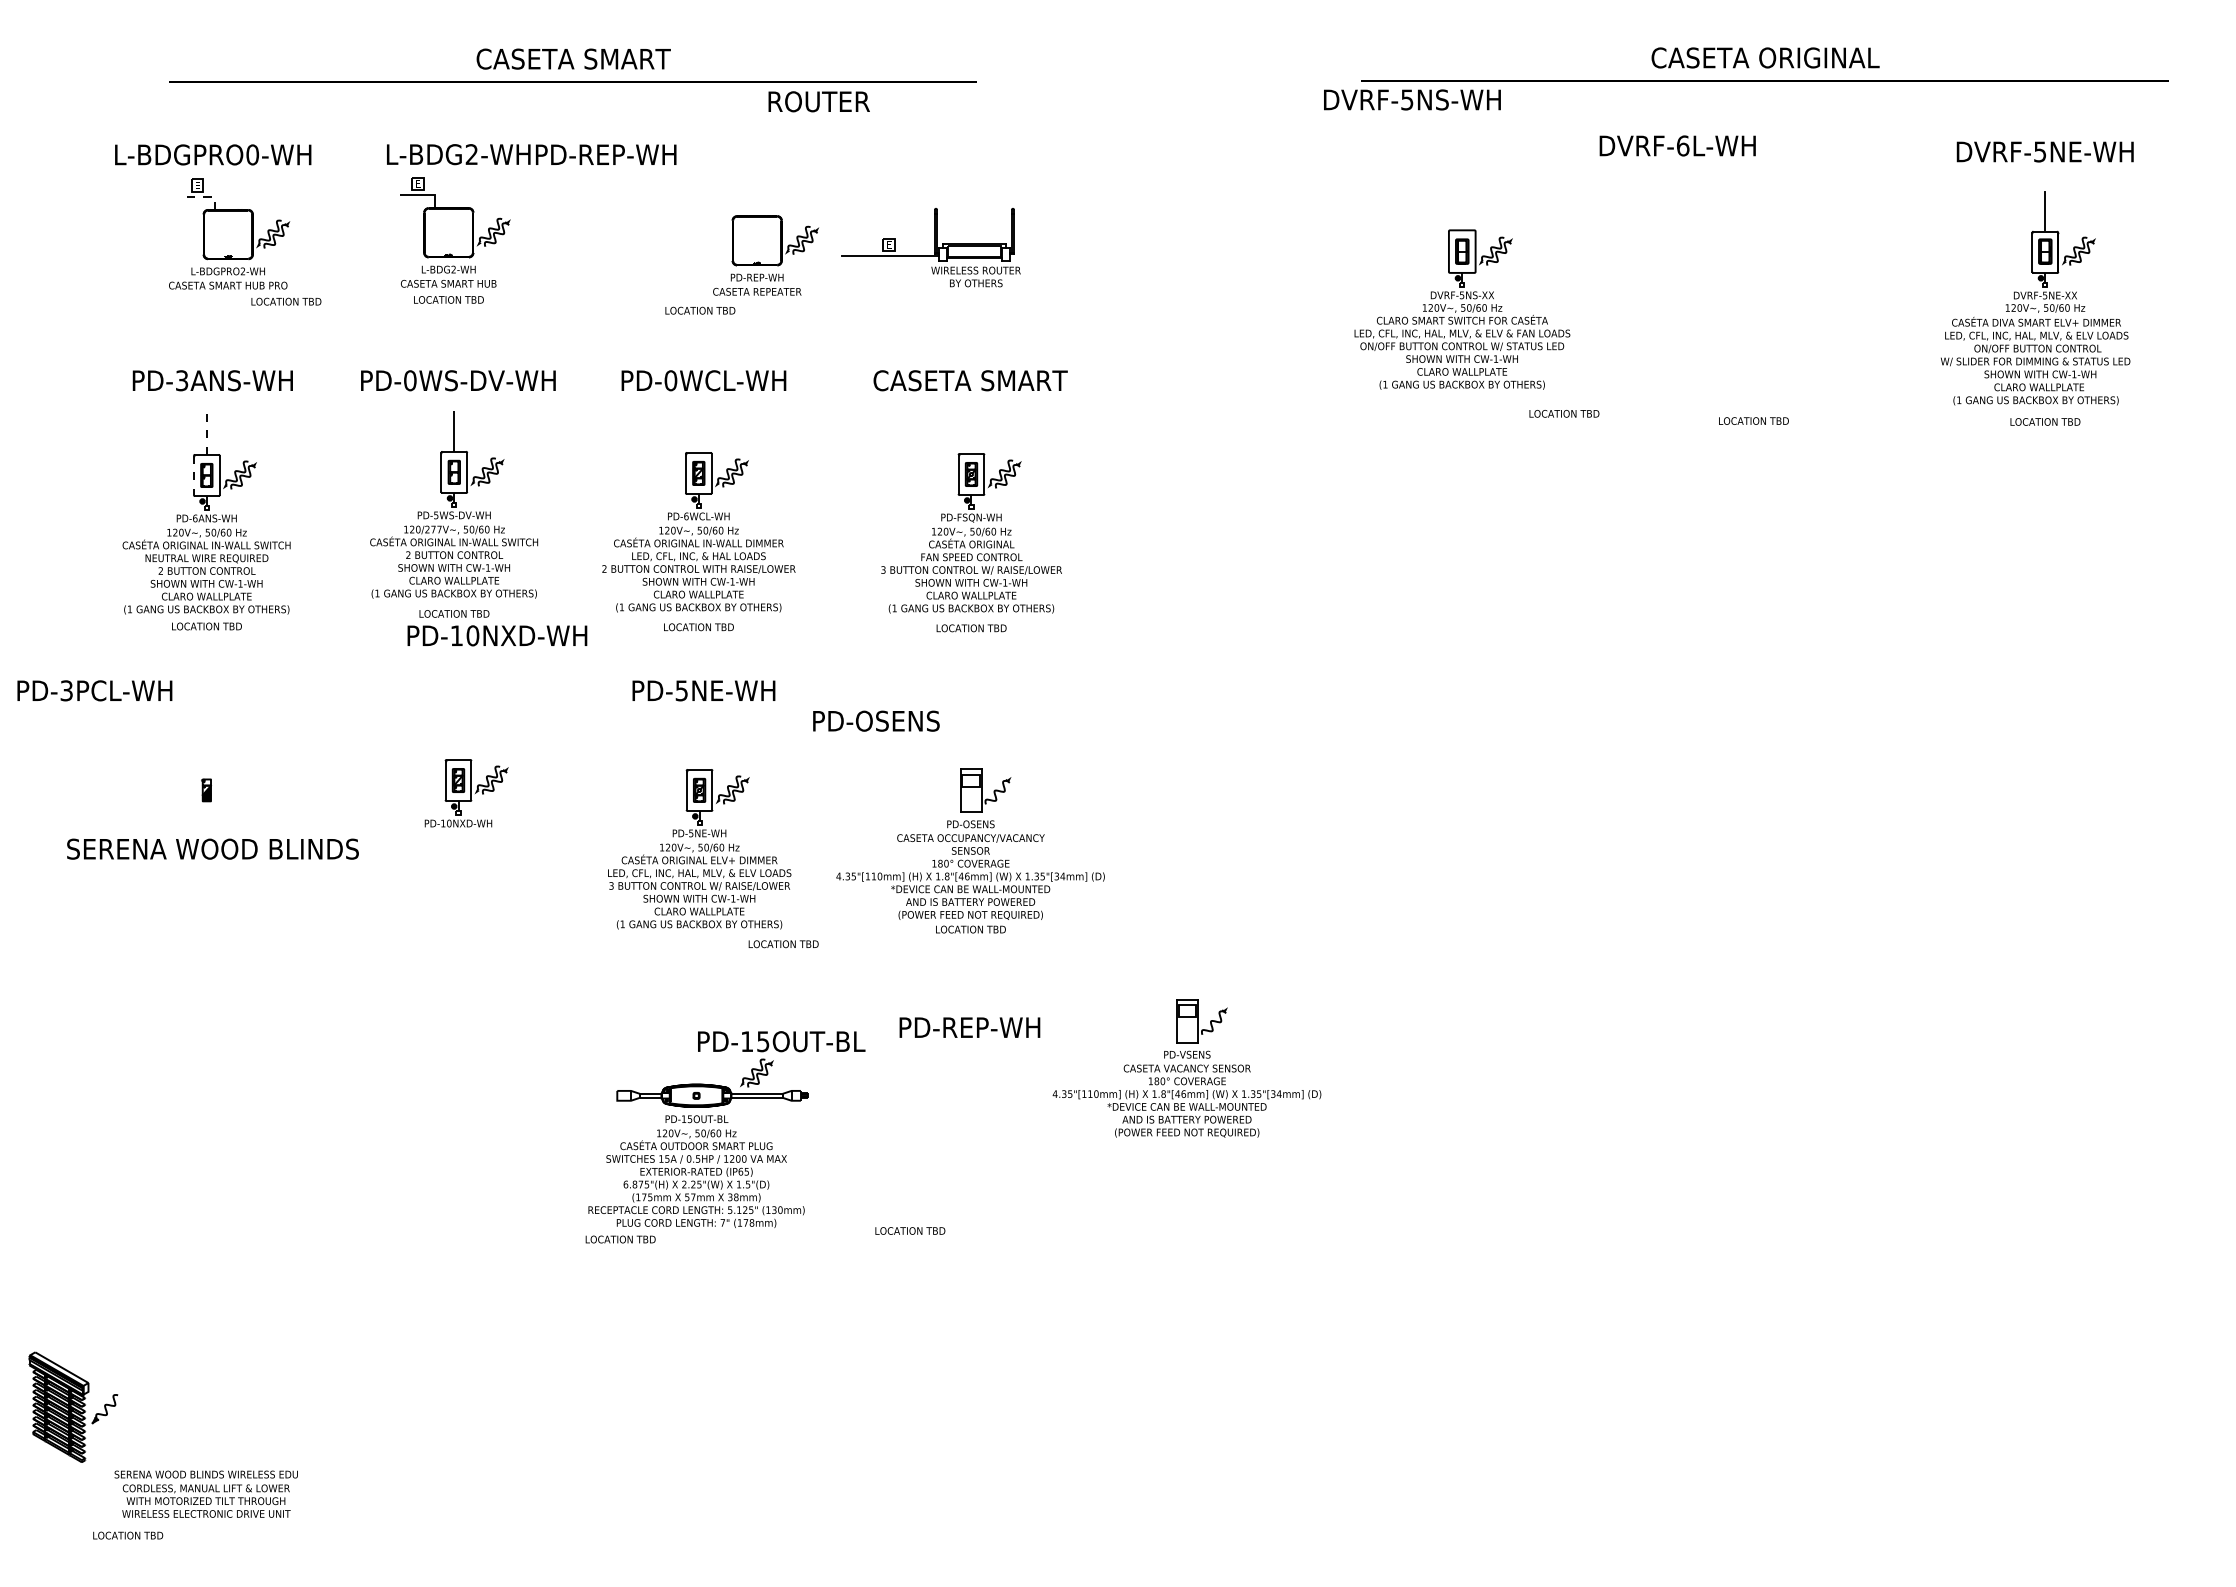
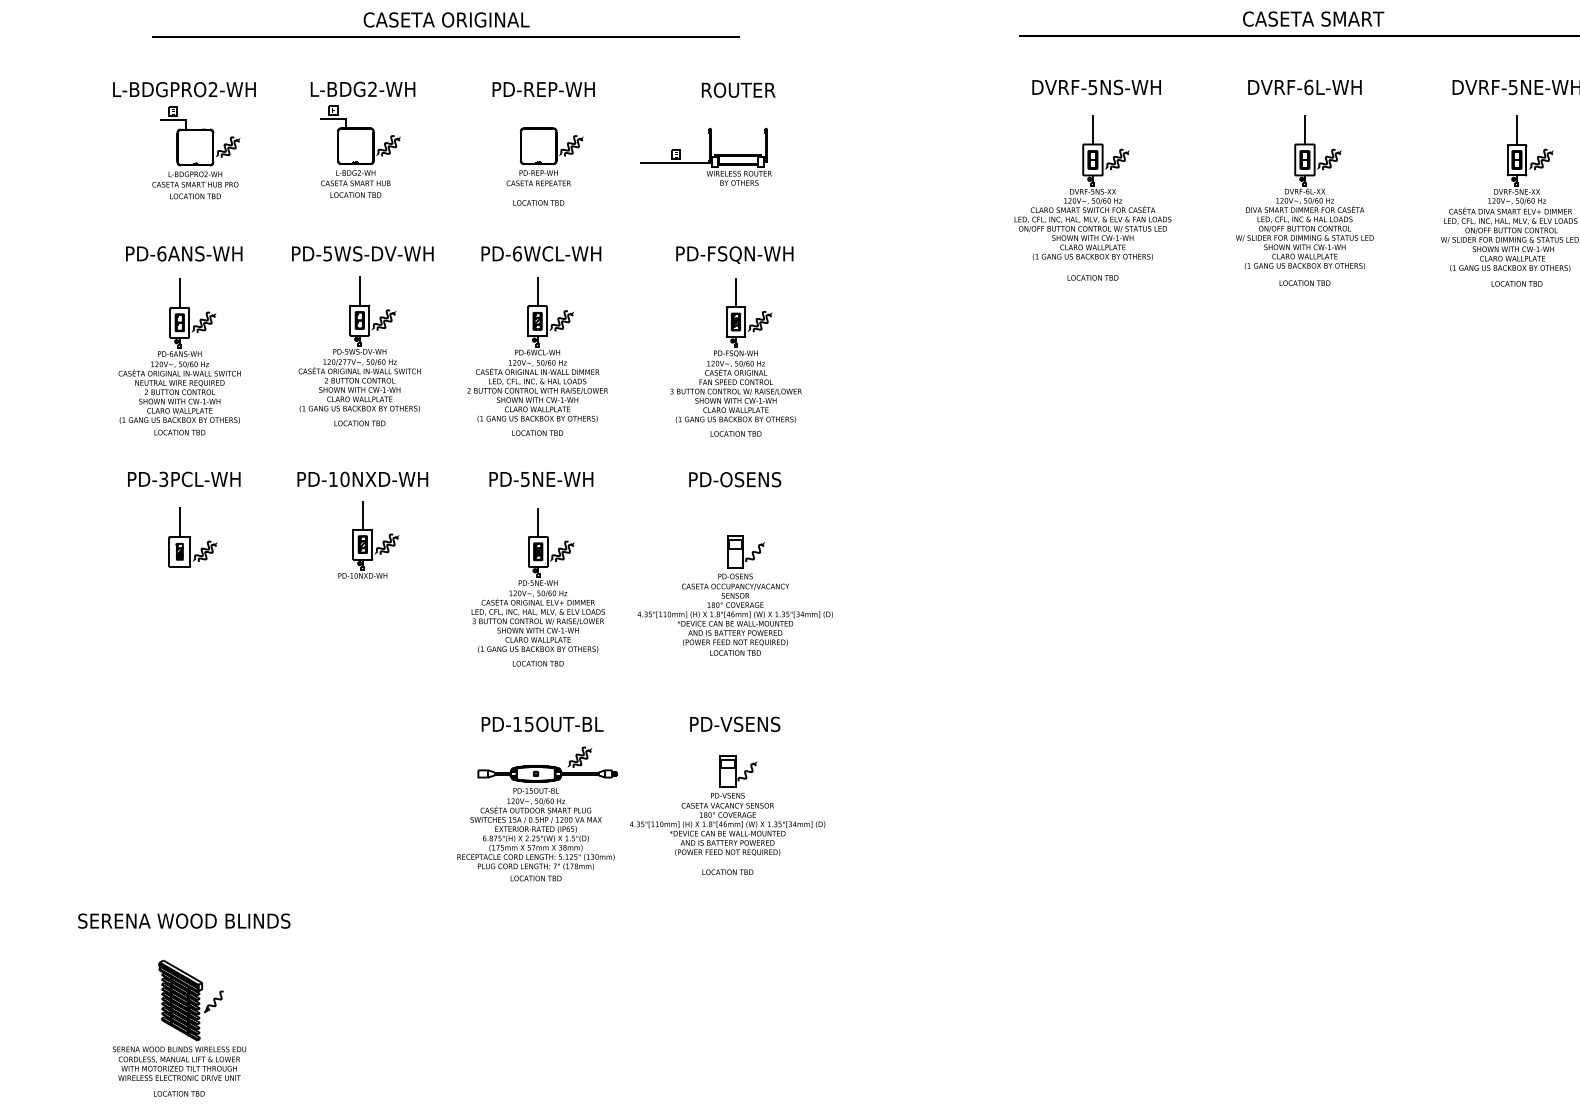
text: (1765, 57) -> (1313, 18), CASETA ORIGINAL -> CASETA SMART
text: (573, 58) -> (446, 19), CASETA SMART -> CASETA ORIGINAL
text: (1412, 99) -> (1096, 87), moved
text: (818, 101) -> (738, 90), moved
text: (1677, 145) -> (1304, 87), moved
text: (252, 154) -> (213, 89), L-BDGPRO0-WH -> L-BDGPRO2-WH
text: (606, 154) -> (543, 89), moved
line: (203, 196) -> (177, 119), dashed -> solid
line: (1462, 210) -> (1093, 130), added
part: (766, 255) -> (545, 156), moved
part: (1753, 296) -> (1304, 192), added
text: (286, 301) -> (195, 196), moved
text: (182, 380) -> (162, 253), PD-3ANS-WH -> PD-6ANS-WH
text: (410, 380) -> (327, 253), PD-0WS-DV-WH -> PD-5WS-DV-WH
text: (670, 380) -> (517, 253), PD-0WCL-WH -> PD-6WCL-WH
text: (970, 382) -> (735, 255), CASETA SMART -> PD-FSQN-WH
text: (1564, 413) -> (1093, 277), moved
line: (206, 433) -> (179, 292), dashed -> solid
line: (698, 433) -> (537, 292), added
line: (971, 434) -> (735, 292), added
line: (193, 475) -> (170, 322), dashed -> solid
text: (497, 635) -> (362, 479), moved
text: (94, 690) -> (183, 479), moved
text: (876, 720) -> (735, 479), moved
line: (458, 740) -> (362, 515), added
line: (699, 750) -> (538, 522), added
part: (224, 770) -> (192, 537), added
text: (212, 848) -> (183, 920), moved
text: (783, 944) -> (538, 663), moved
text: (969, 1027) -> (734, 724), PD-REP-WH -> PD-VSENS
text: (781, 1041) -> (542, 724), moved
part: (1186, 1068) -> (727, 805), moved
text: (910, 1230) -> (727, 871), moved
text: (620, 1239) -> (535, 878), moved
part: (73, 1406) -> (191, 999), moved
text: (128, 1535) -> (179, 1093), moved

